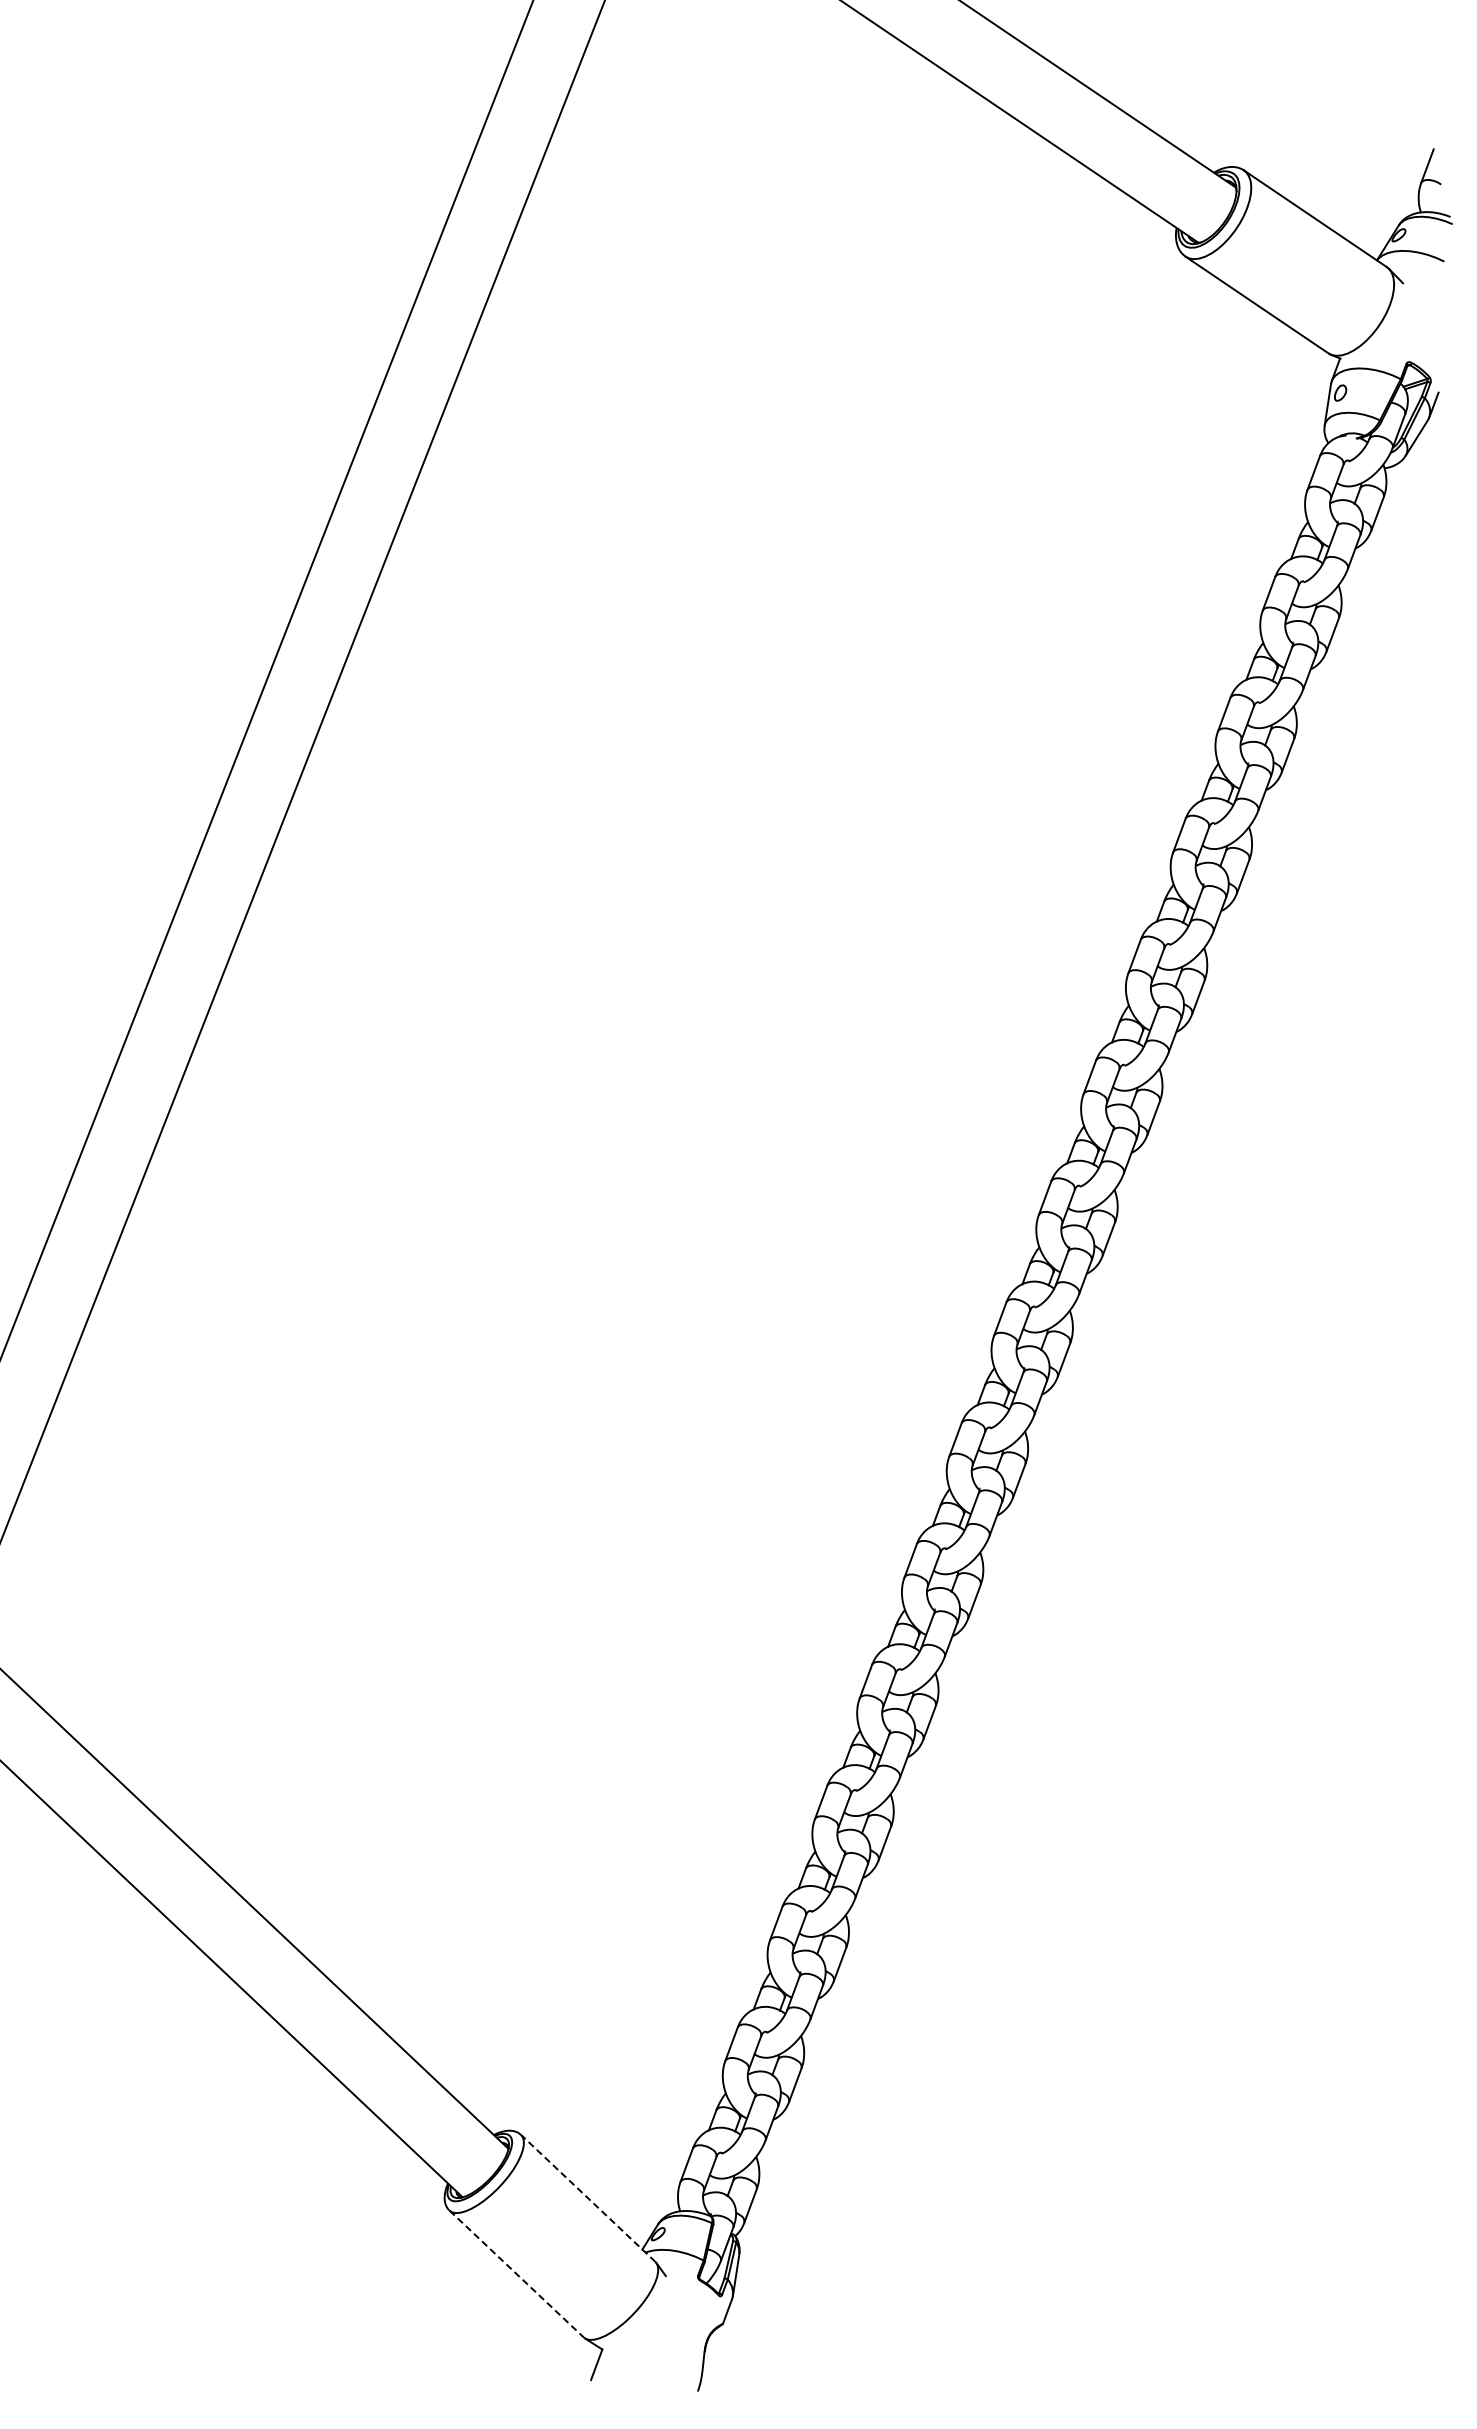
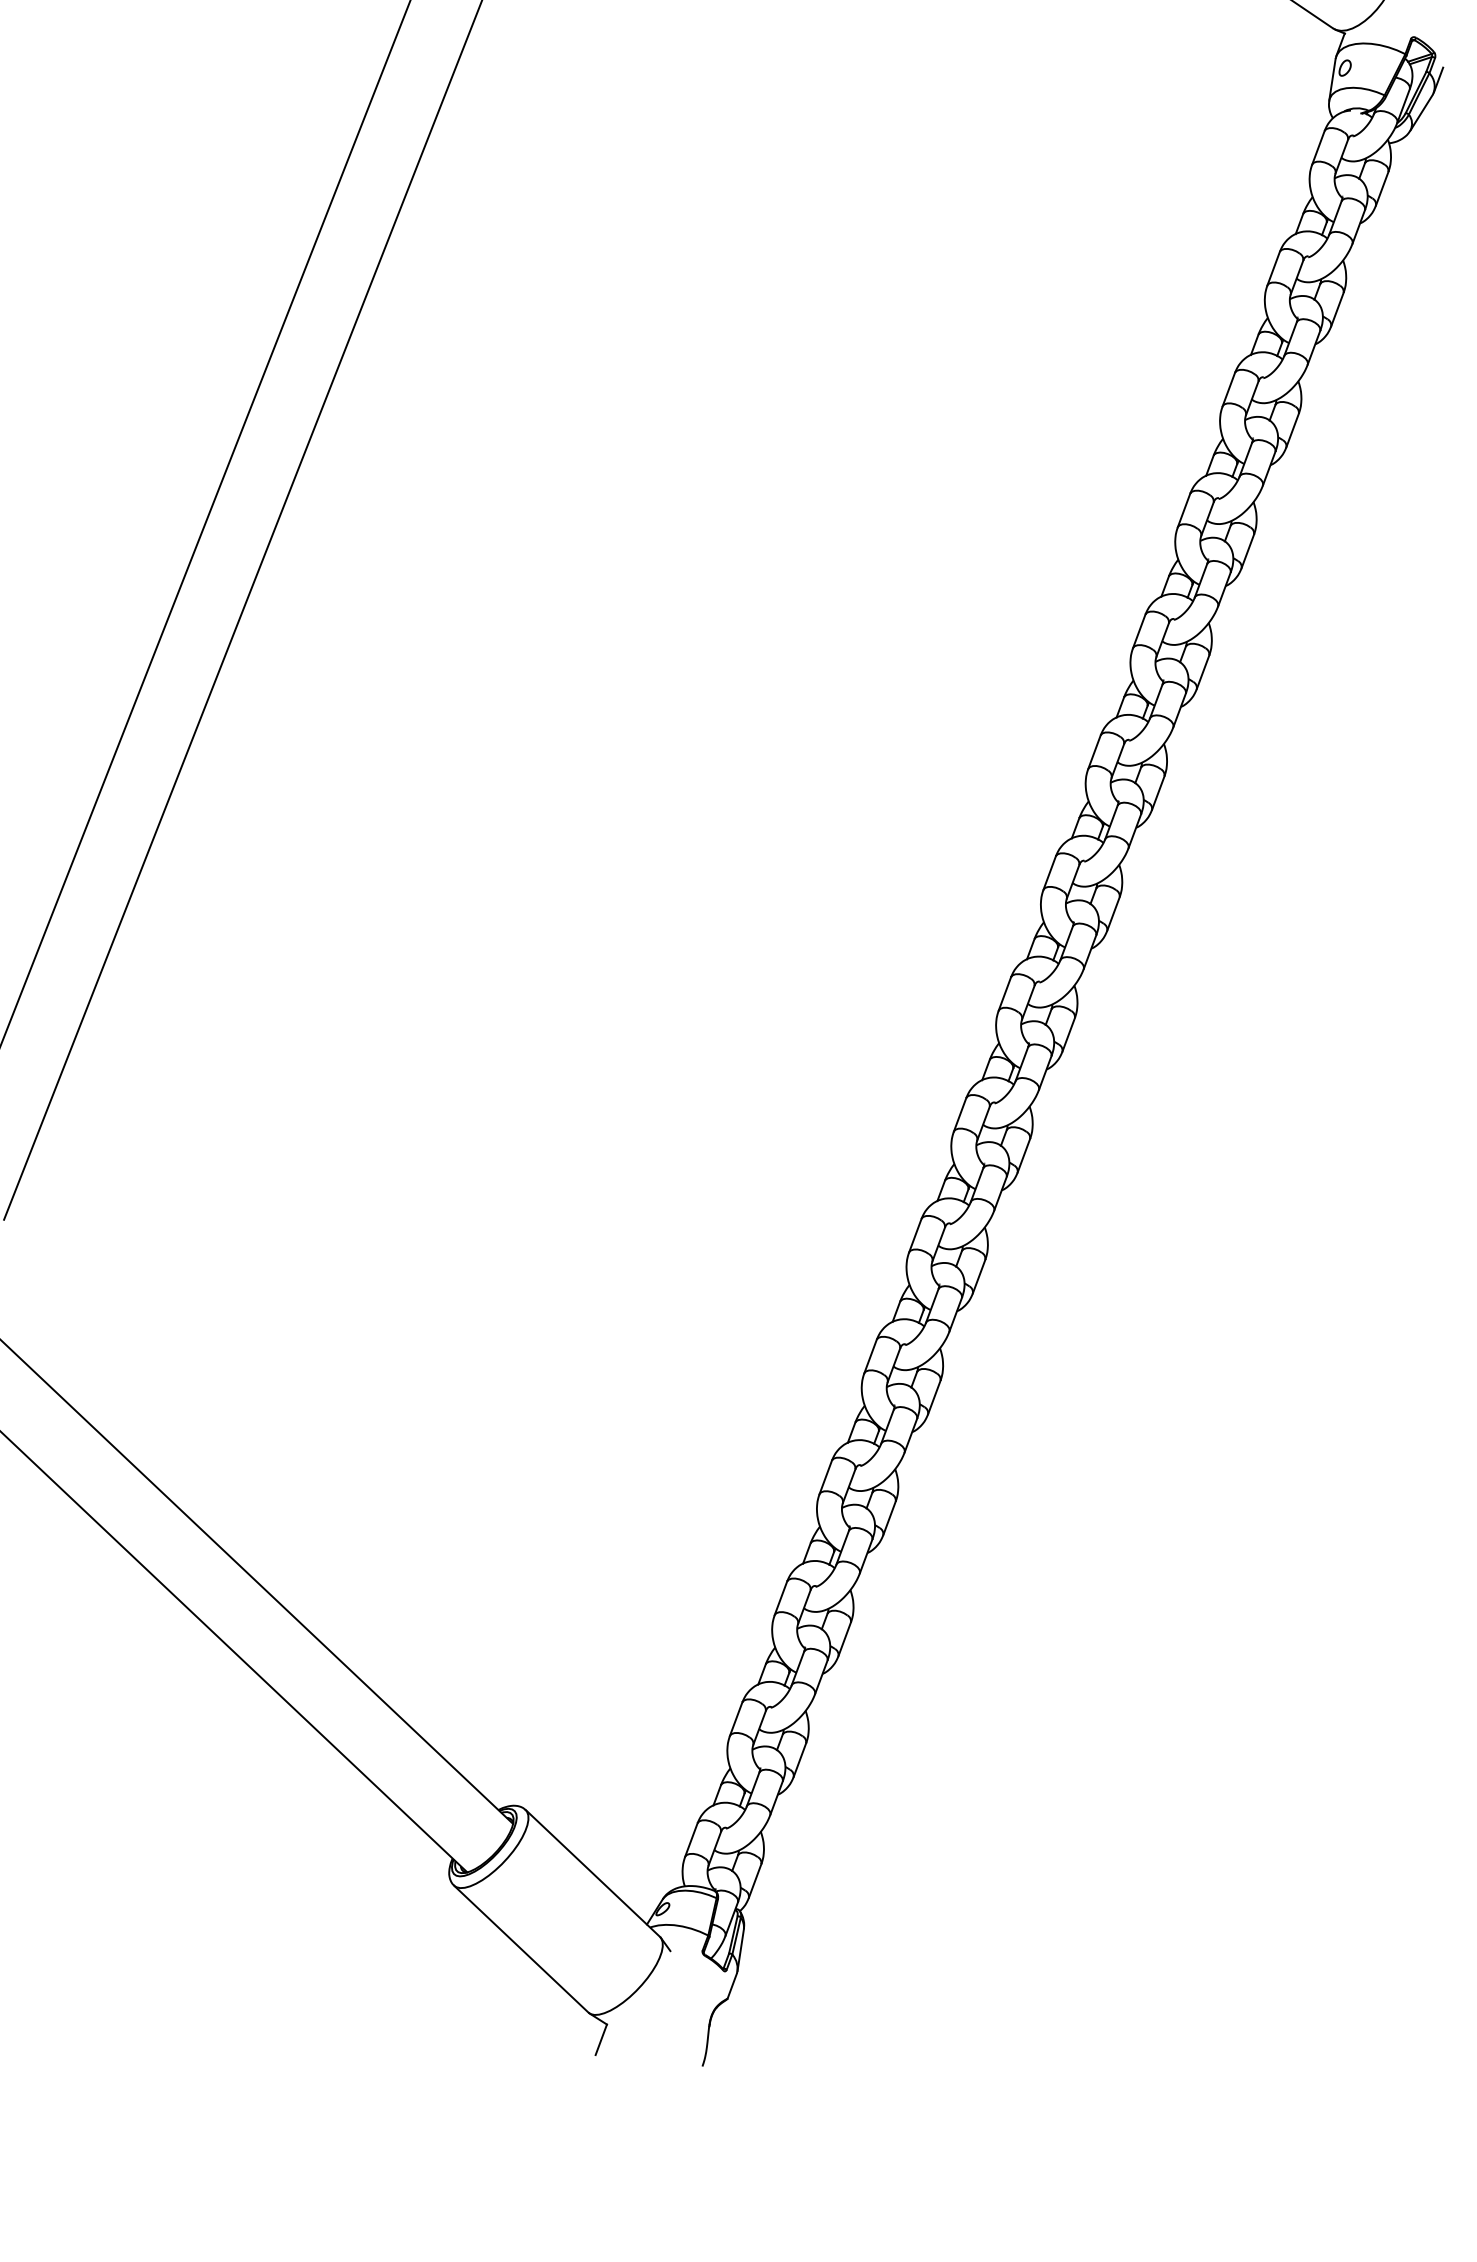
line: (587, 2198) -> (592, 1873), dashed -> solid
line: (517, 2274) -> (522, 1949), dashed -> solid

